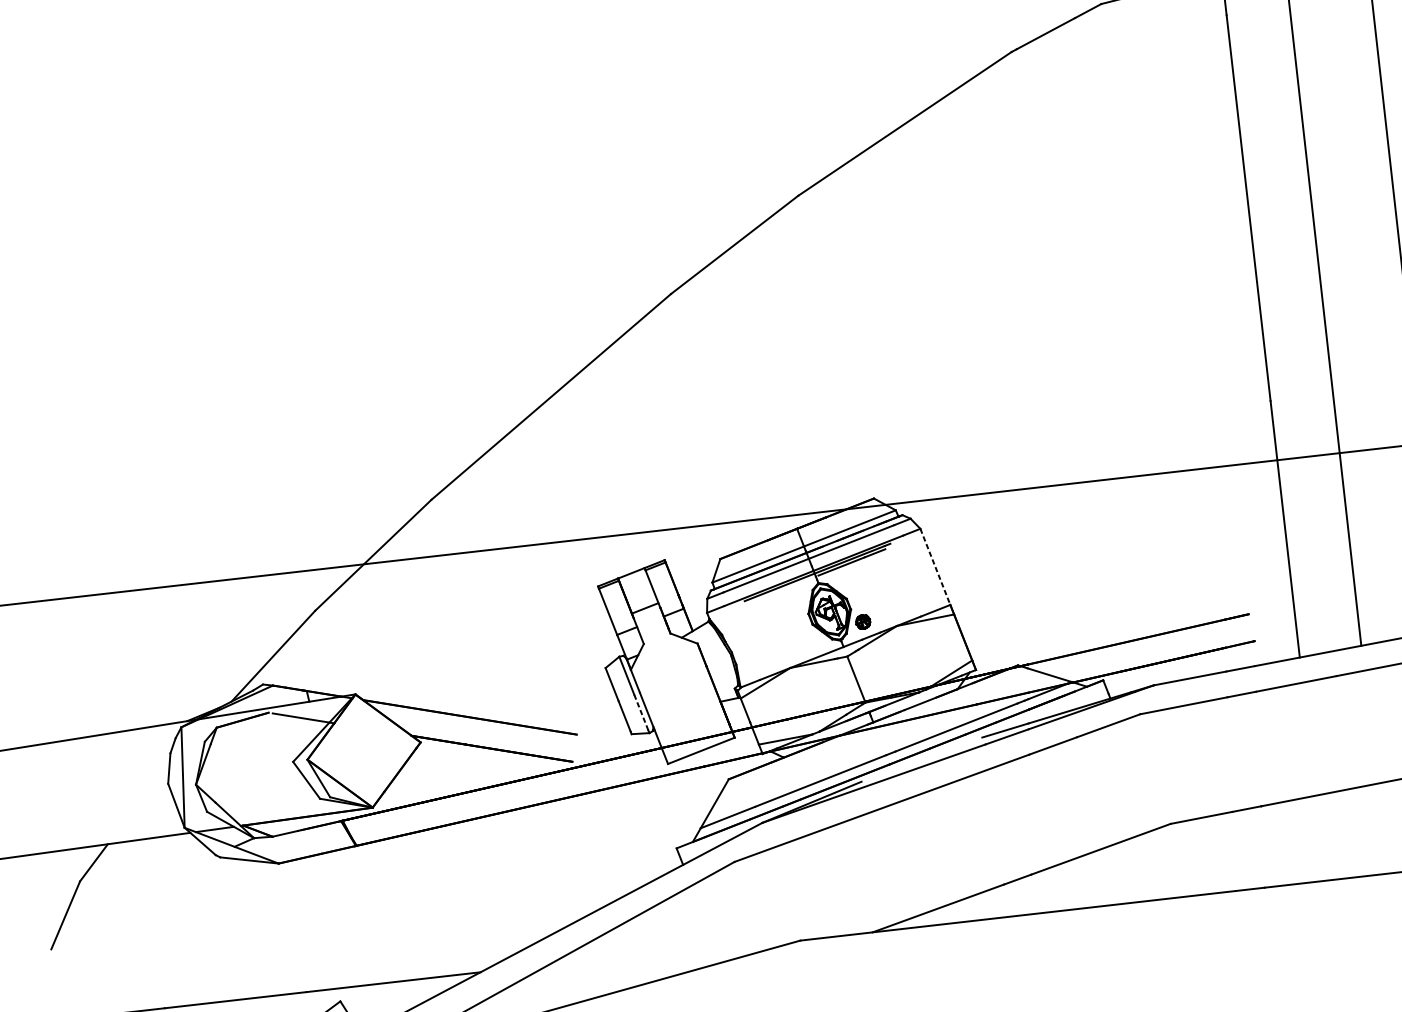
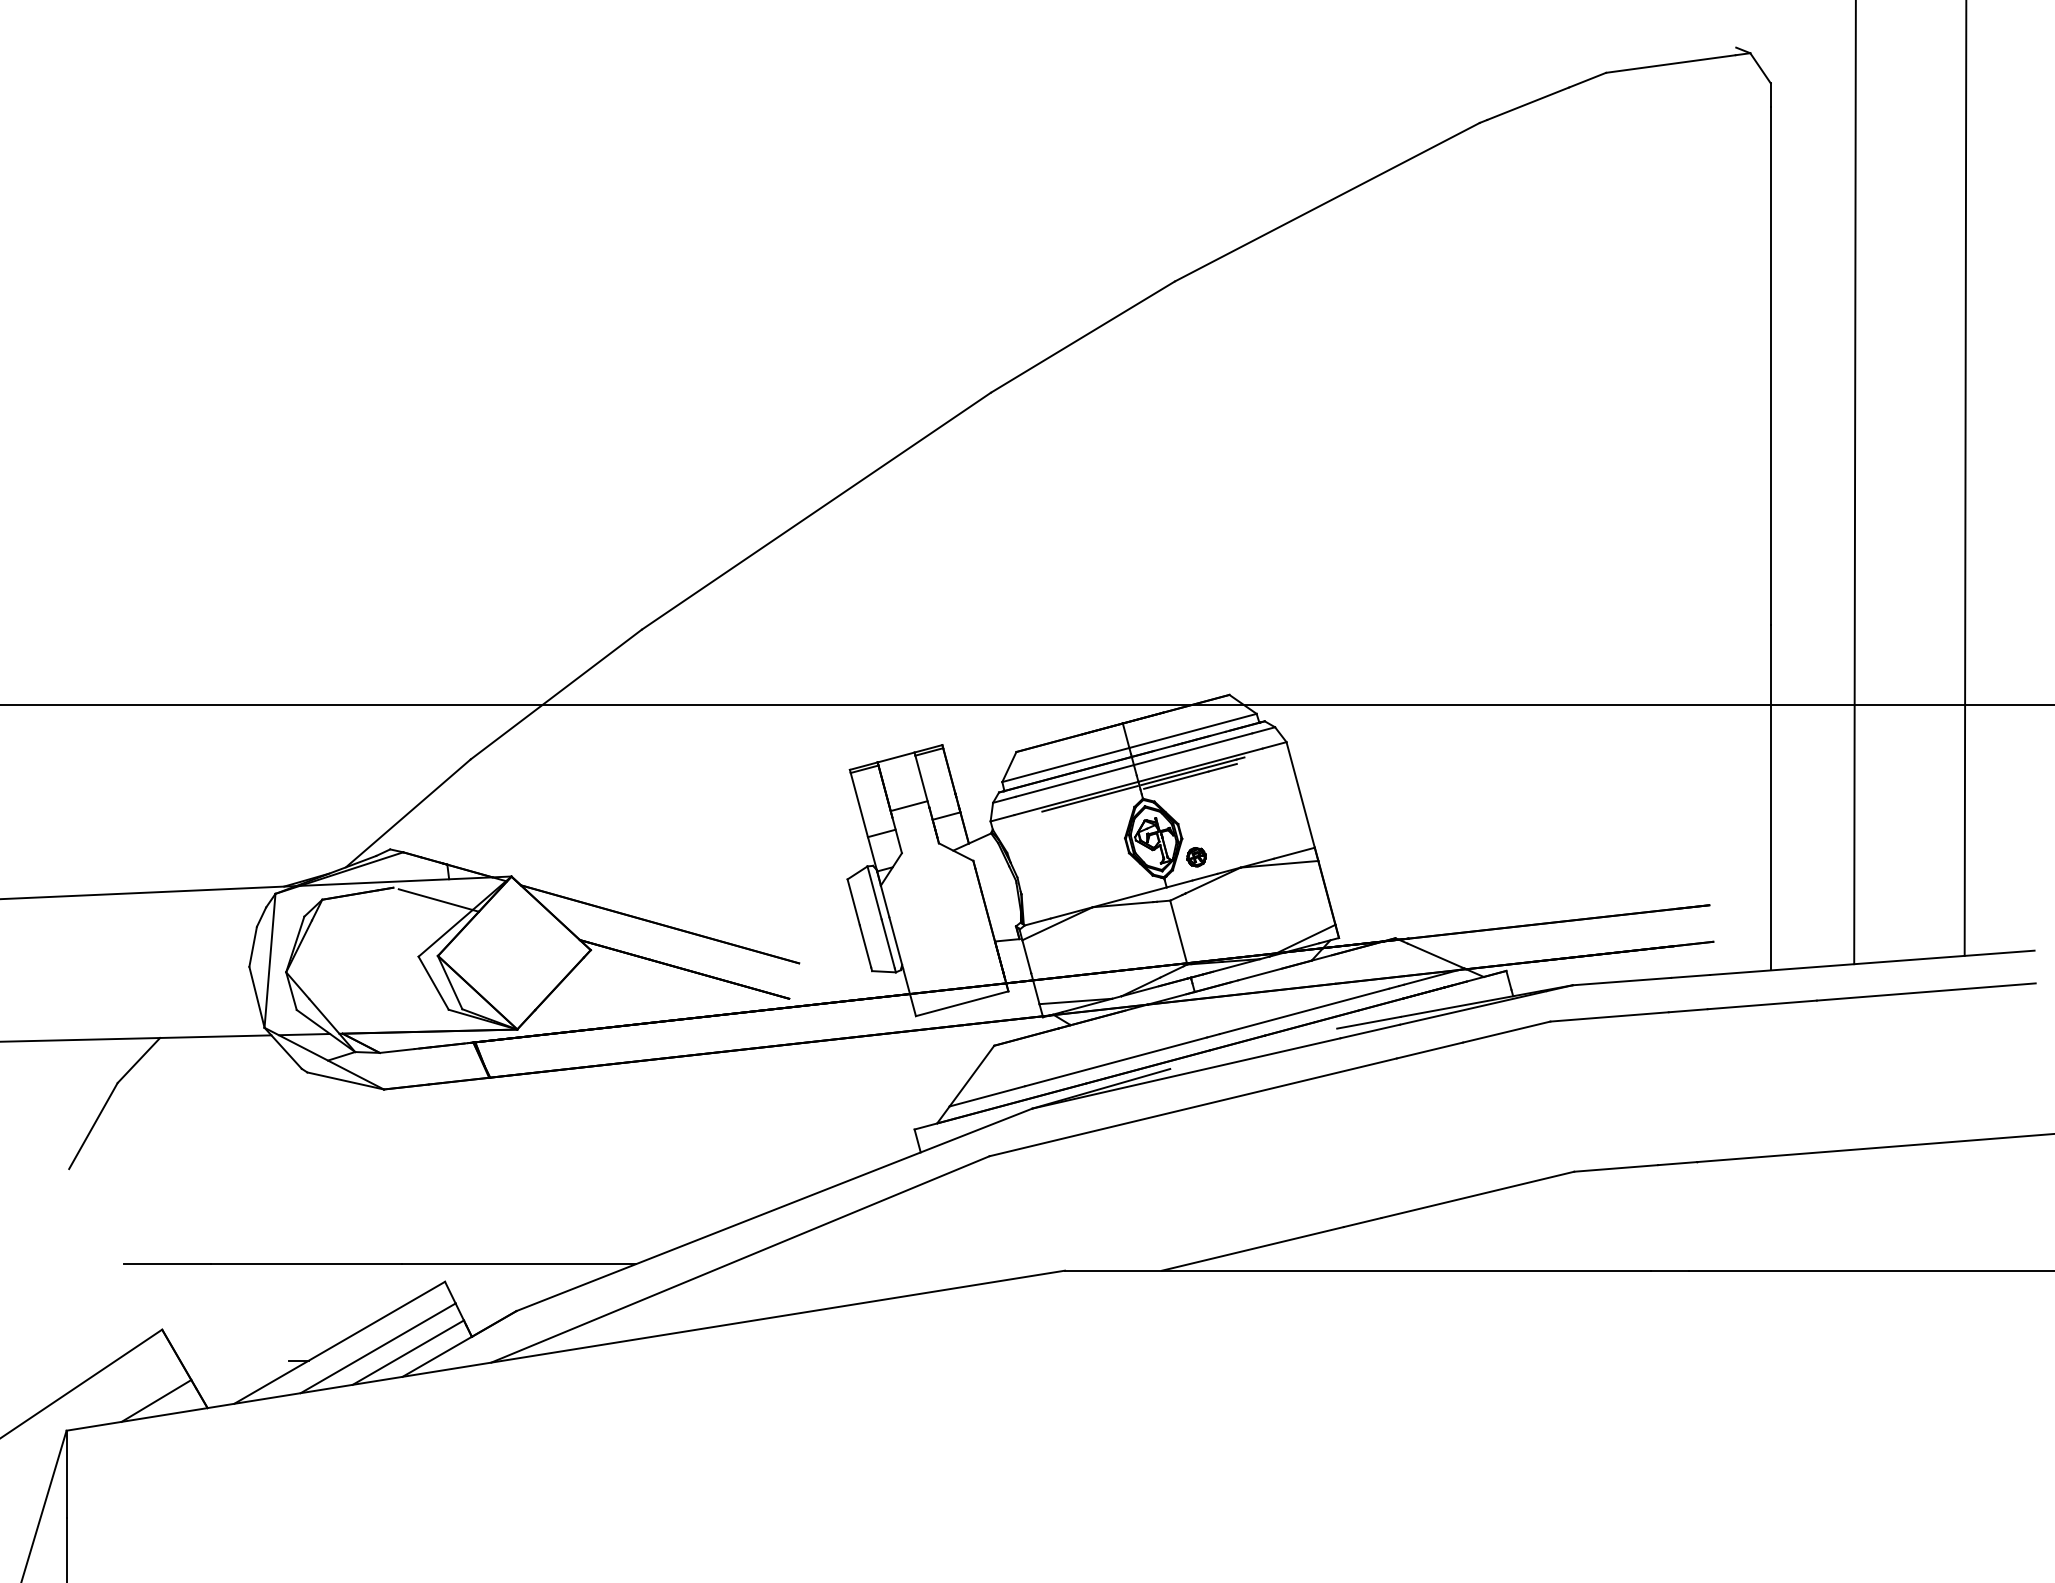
line: (935, 566) -> (1300, 794), dashed -> solid
line: (641, 712) -> (888, 943), dashed -> solid

